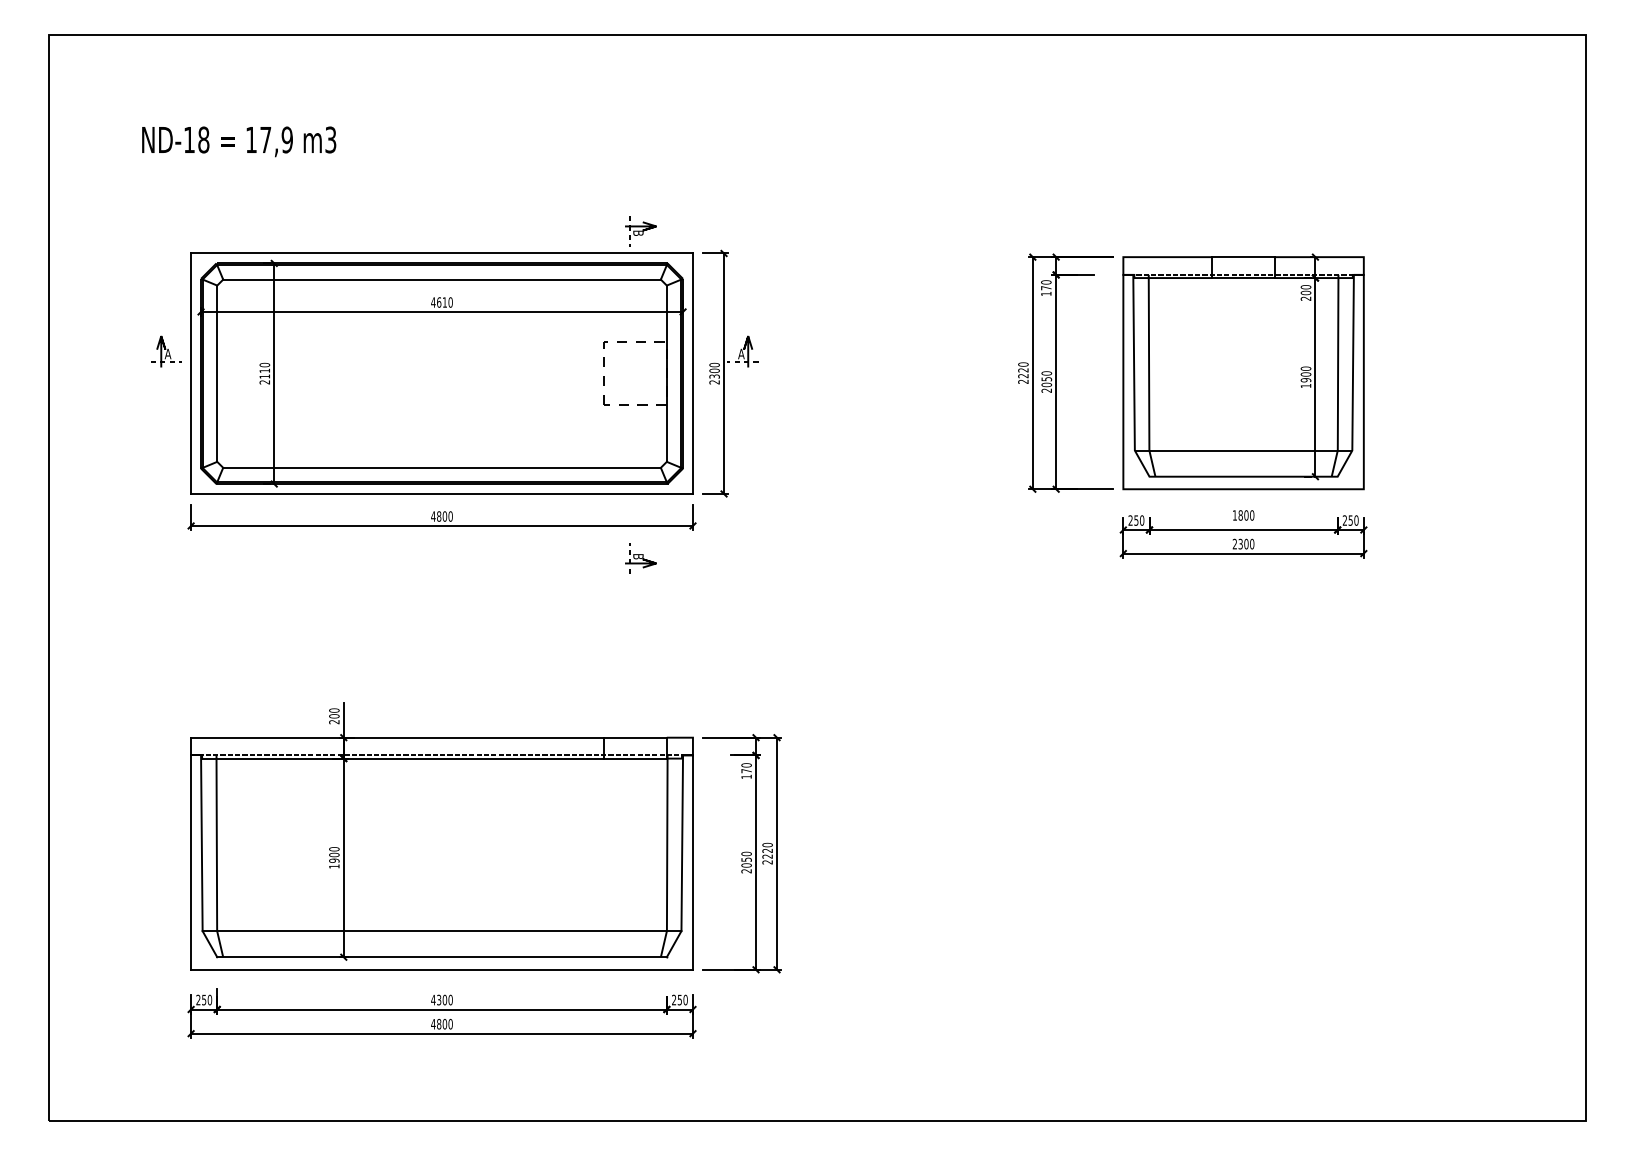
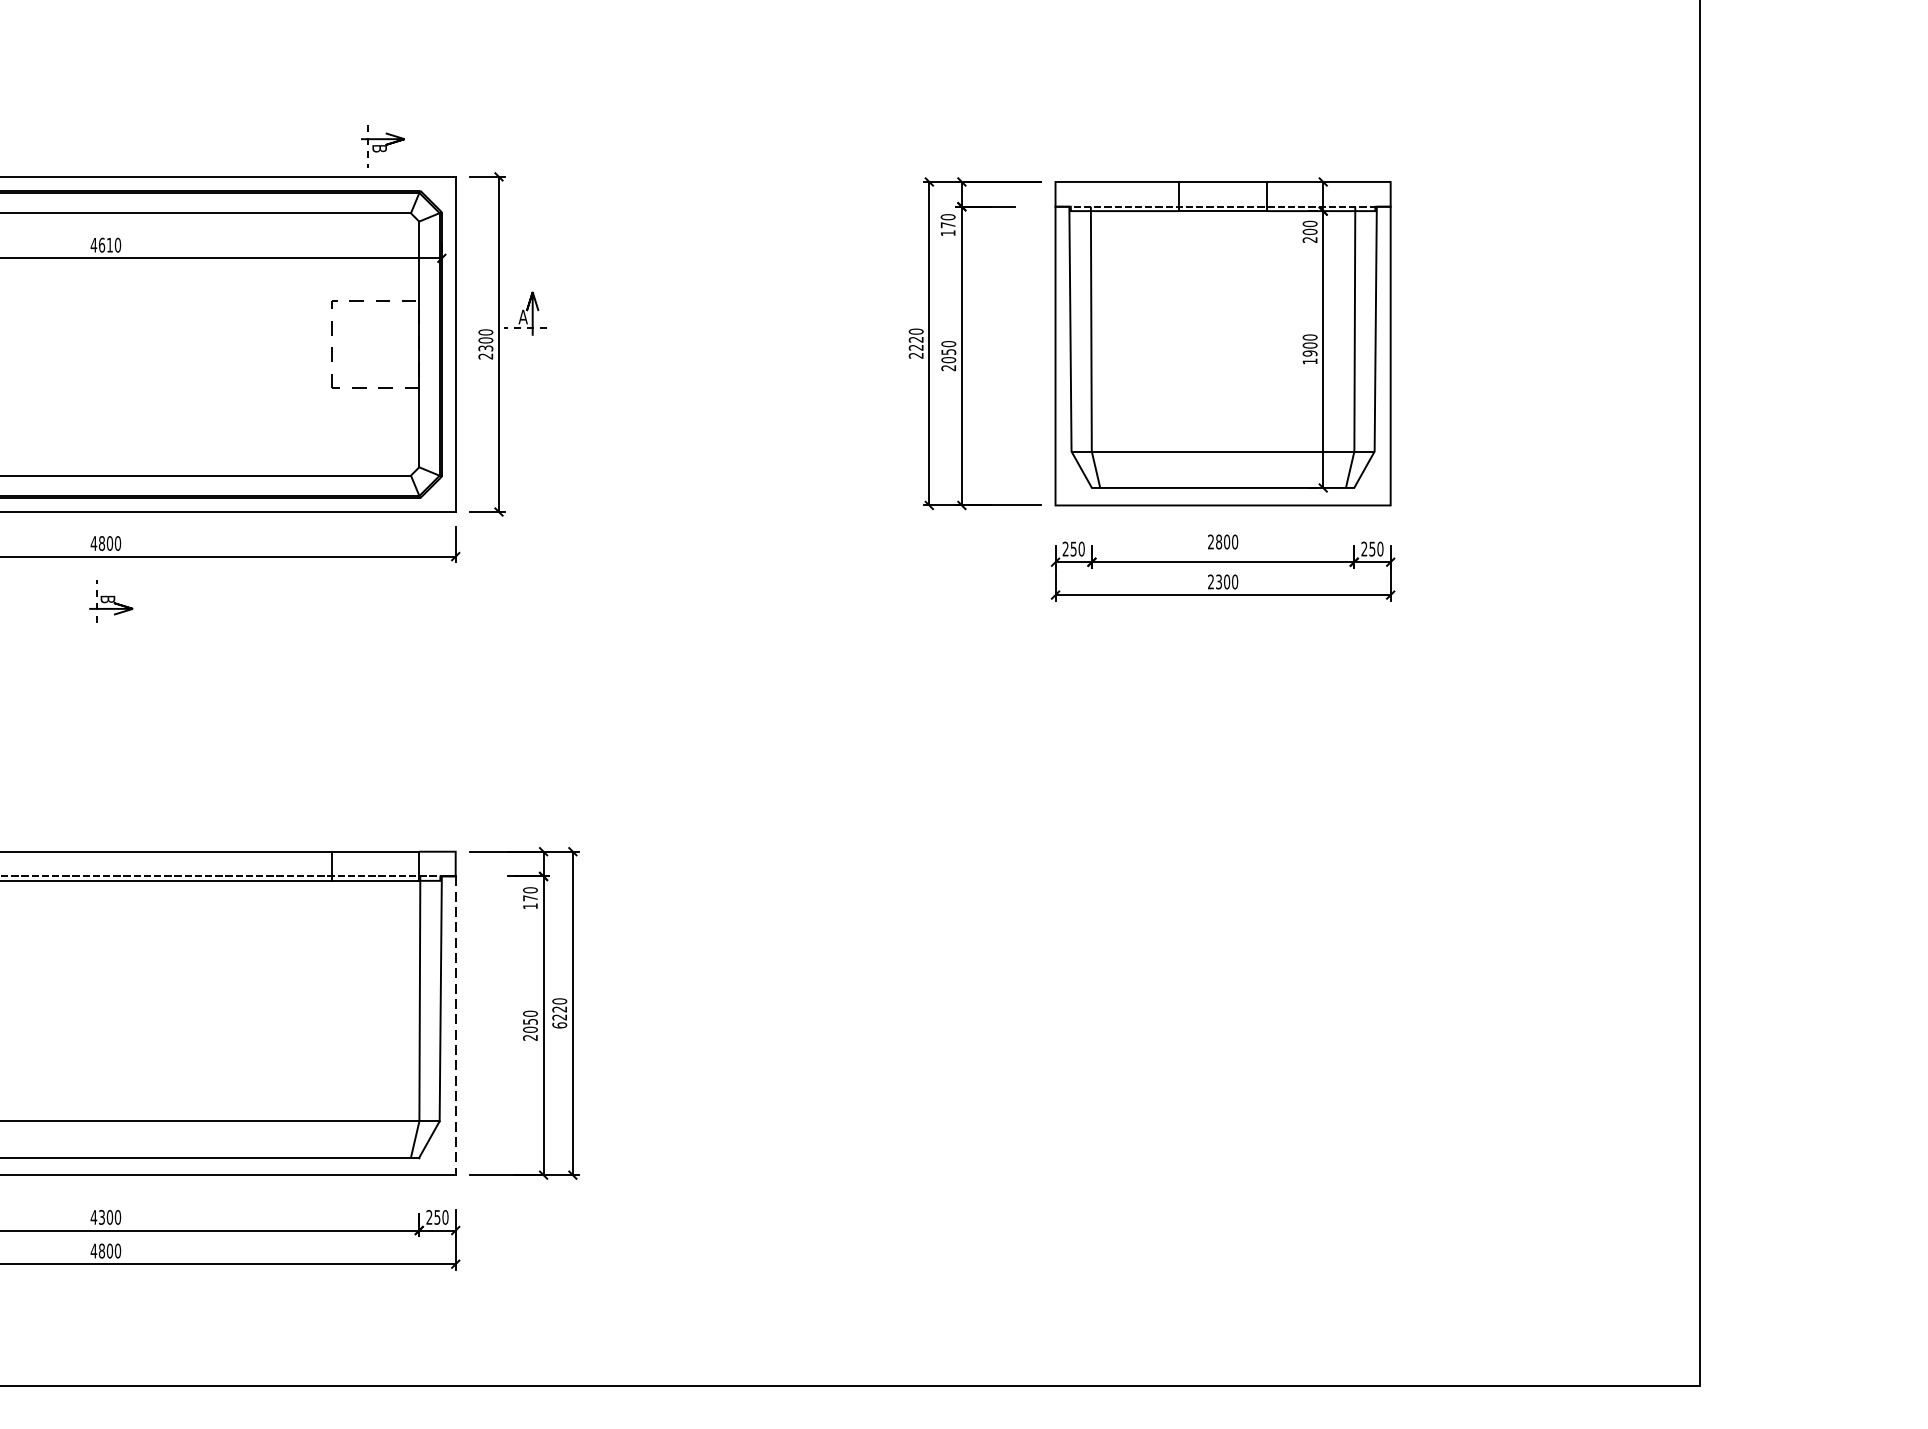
text: (1234, 515) -> (1210, 542), 1800 -> 2800
part: (640, 558) -> (110, 601), moved
text: (767, 862) -> (559, 1025), 2220 -> 6220
line: (692, 863) -> (455, 1027), solid -> dashed

